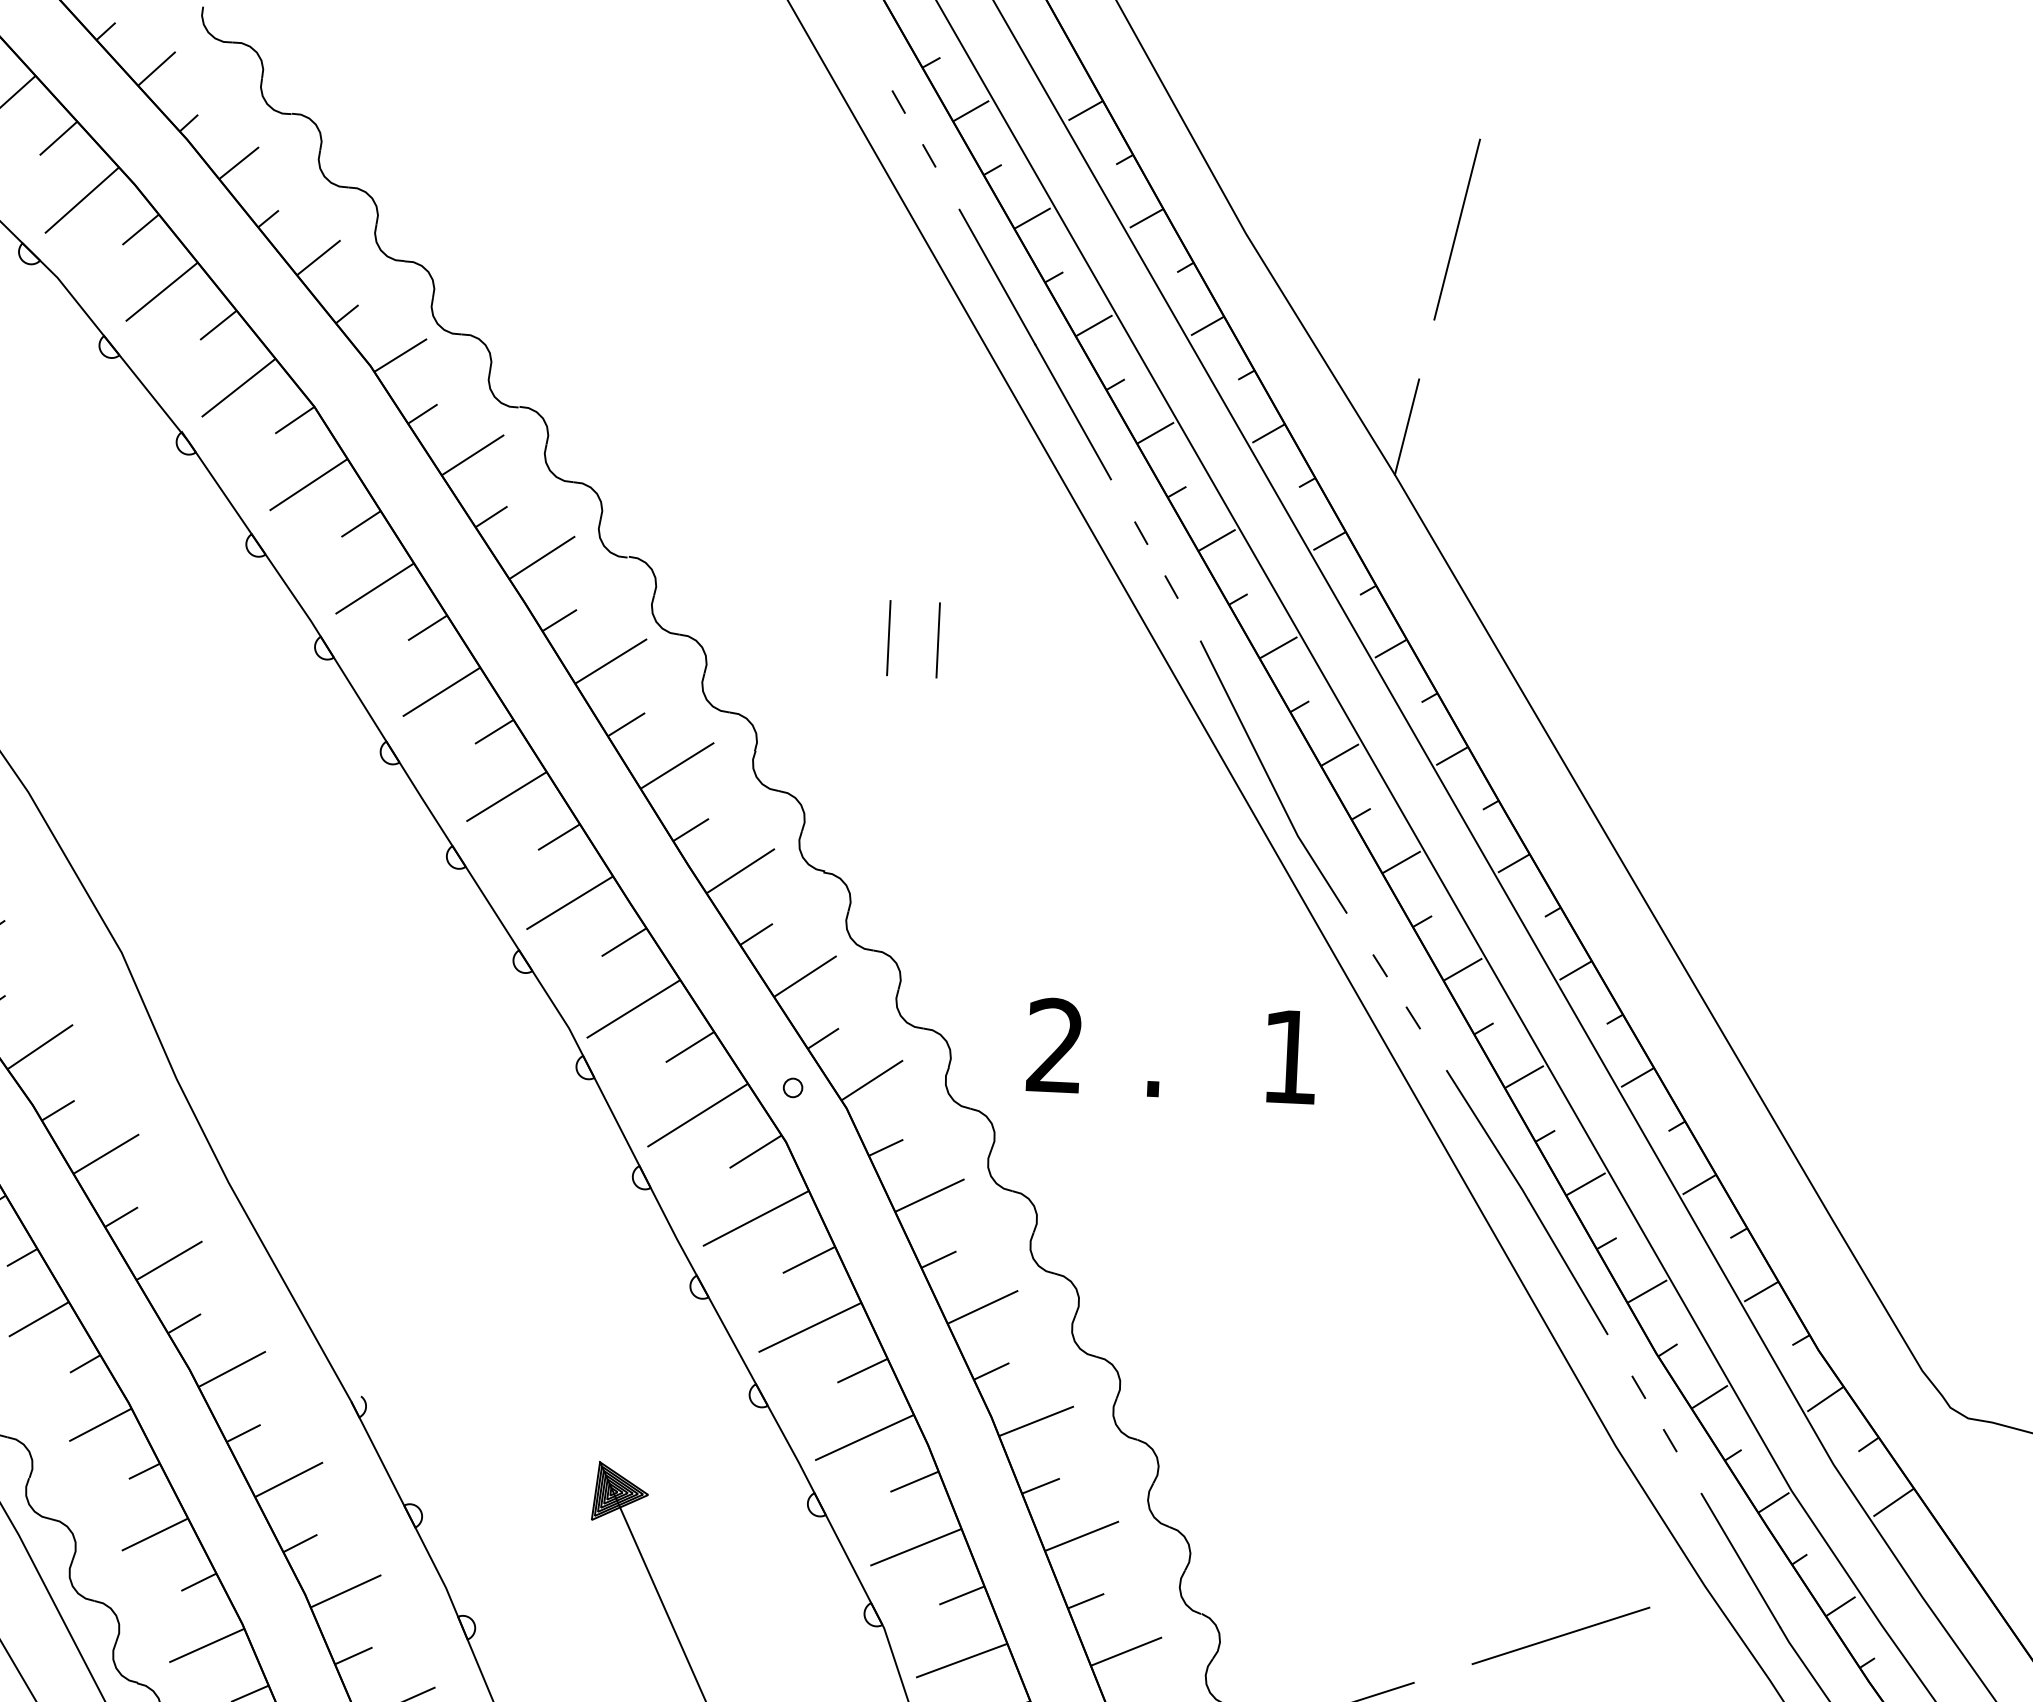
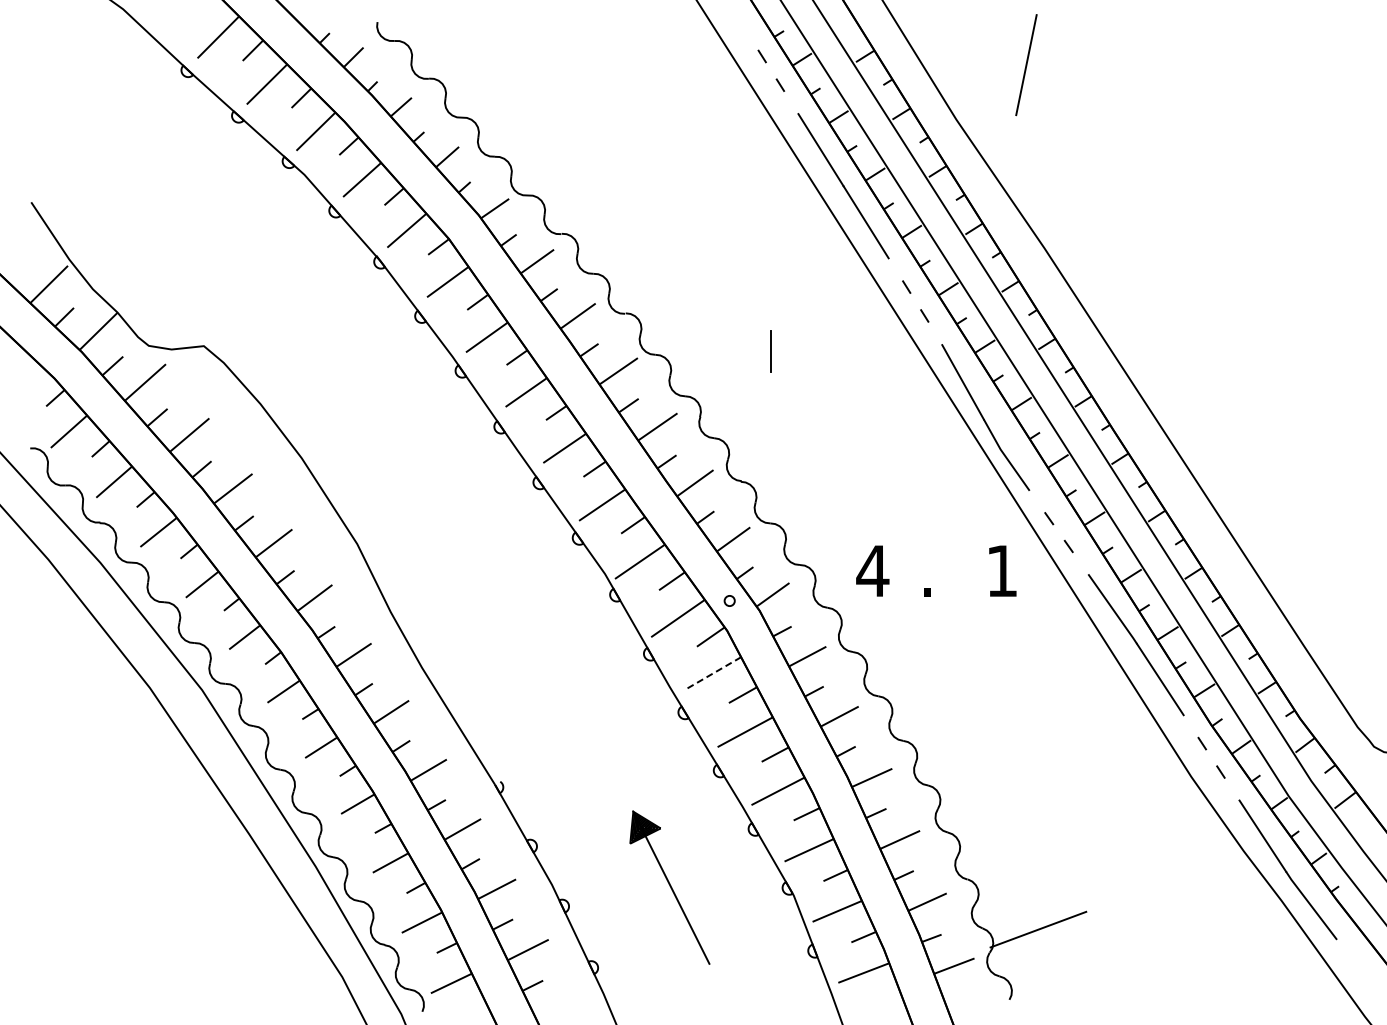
line: (1457, 230) -> (1026, 65), moved
line: (1406, 426) -> (1049, 221), removed
line: (937, 640) -> (797, 351), removed
text: (1054, 1044) -> (872, 570), 2 -> 4
line: (755, 1218) -> (712, 673), solid -> dashed
line: (1560, 1636) -> (1165, 882), removed

